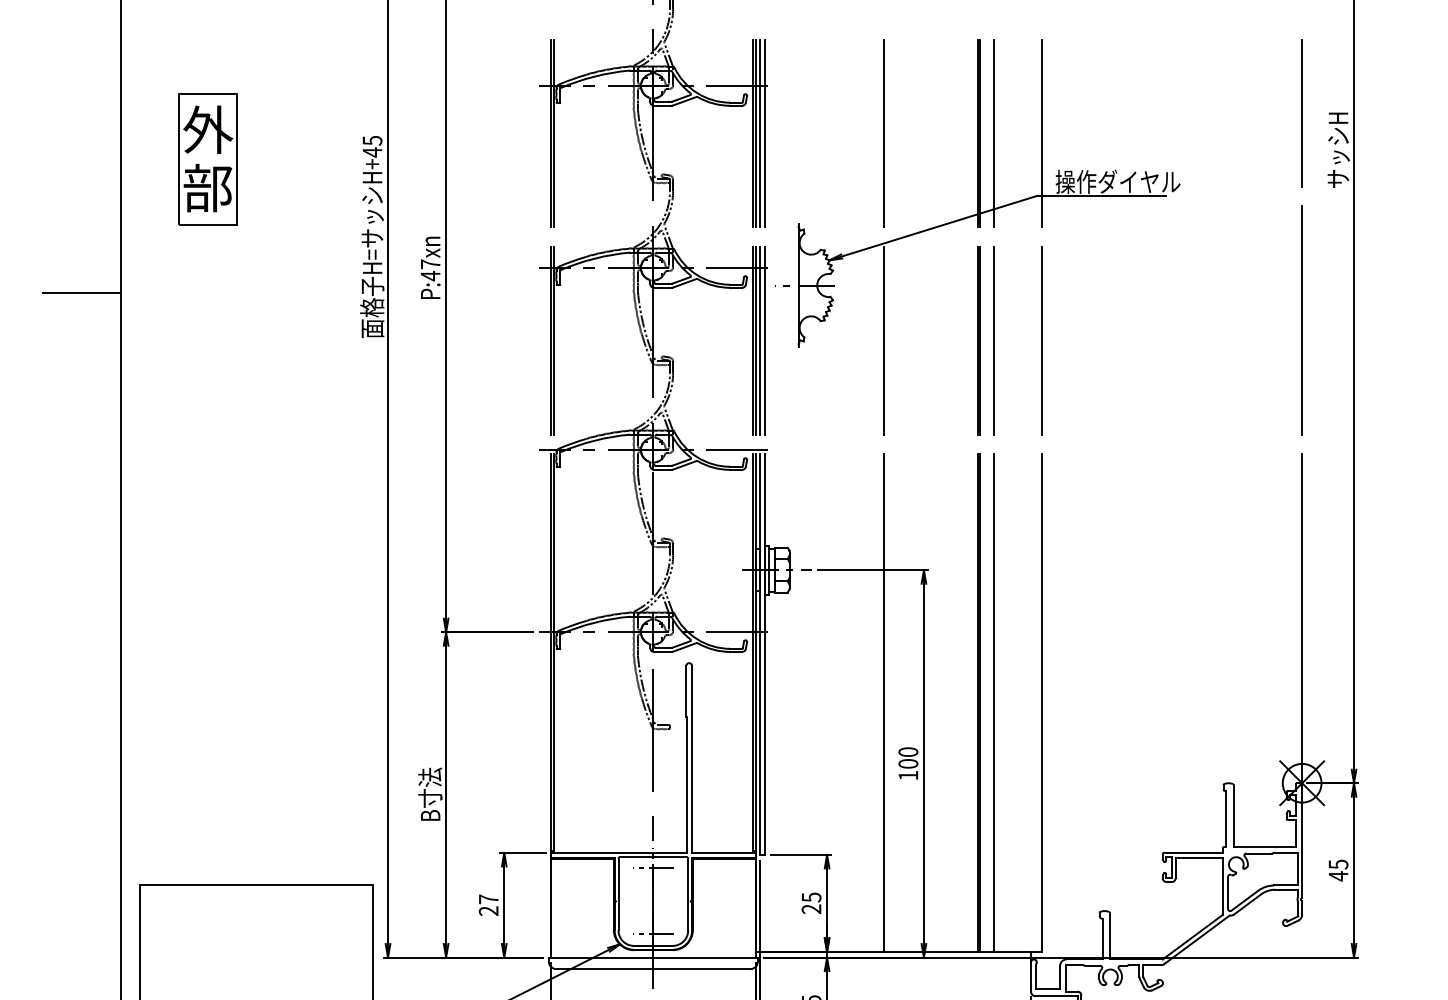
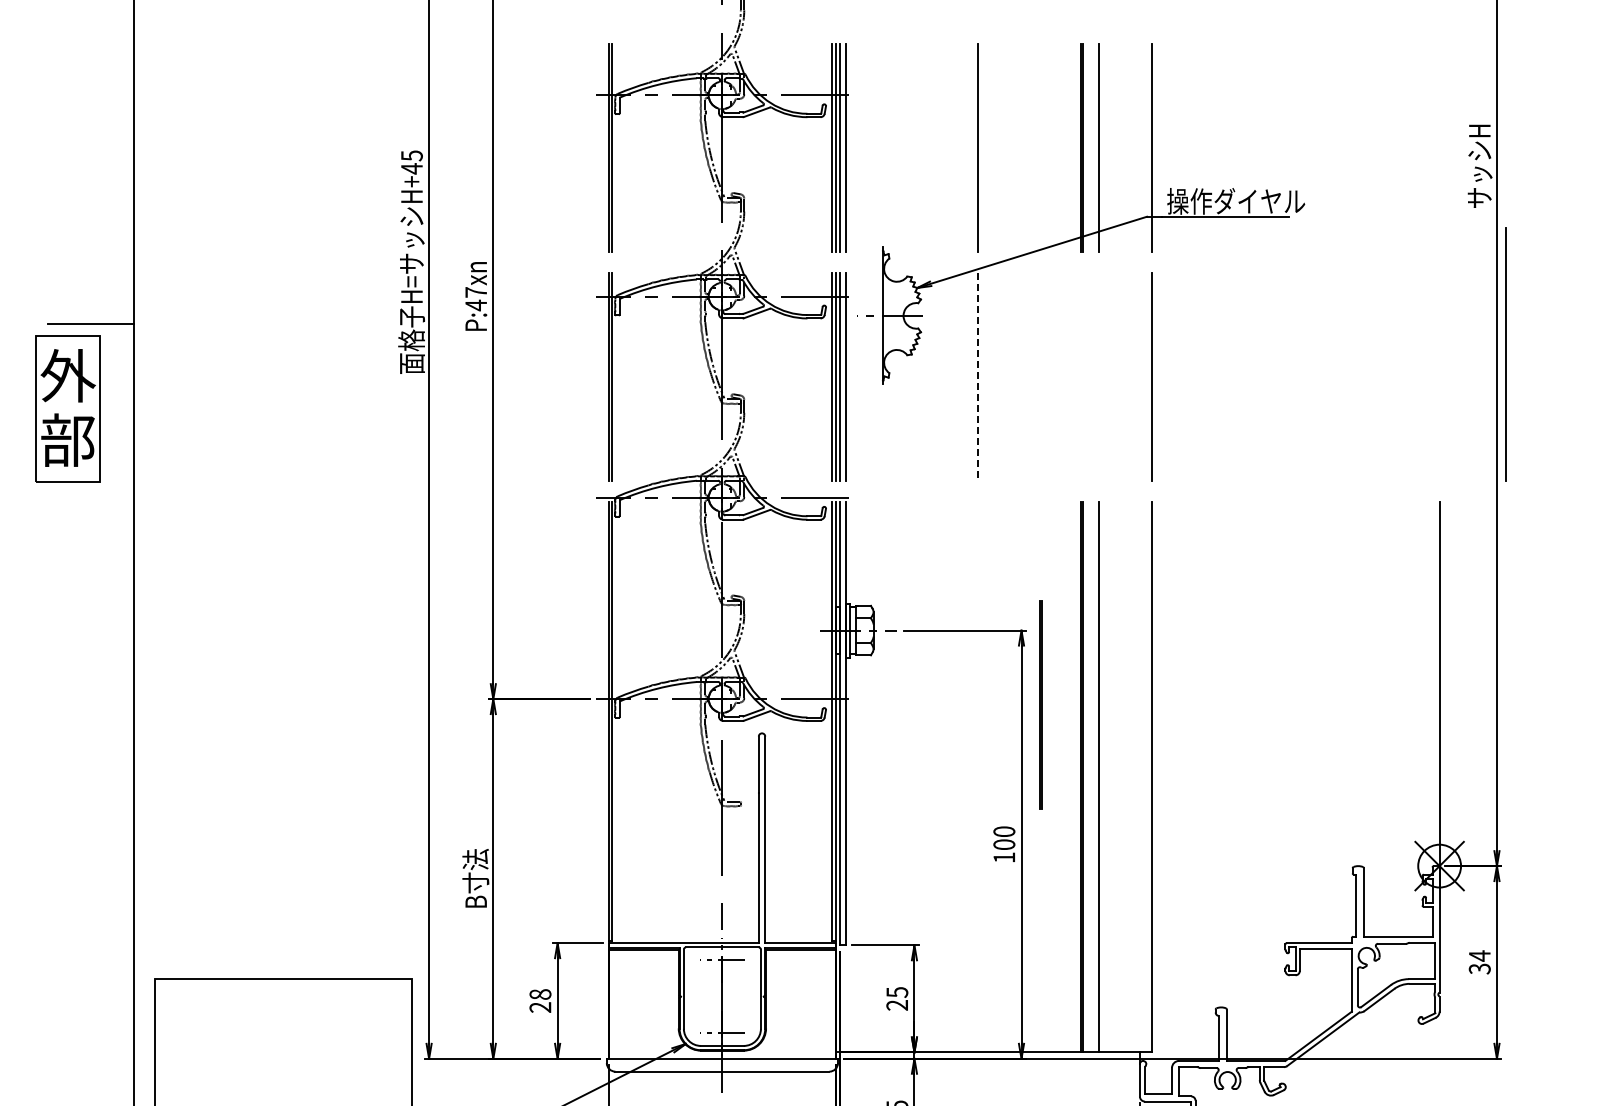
line: (1302, 113) -> (1439, 125), removed
part: (207, 159) -> (67, 408), moved
line: (1302, 320) -> (1505, 354), moved
line: (884, 340) -> (977, 376), solid -> dashed
line: (978, 340) -> (1040, 704), moved
line: (993, 340) -> (1098, 376), removed
line: (884, 703) -> (977, 777), removed
text: (1338, 870) -> (1479, 962), 45 -> 34
text: (488, 899) -> (540, 994), 27 -> 28

